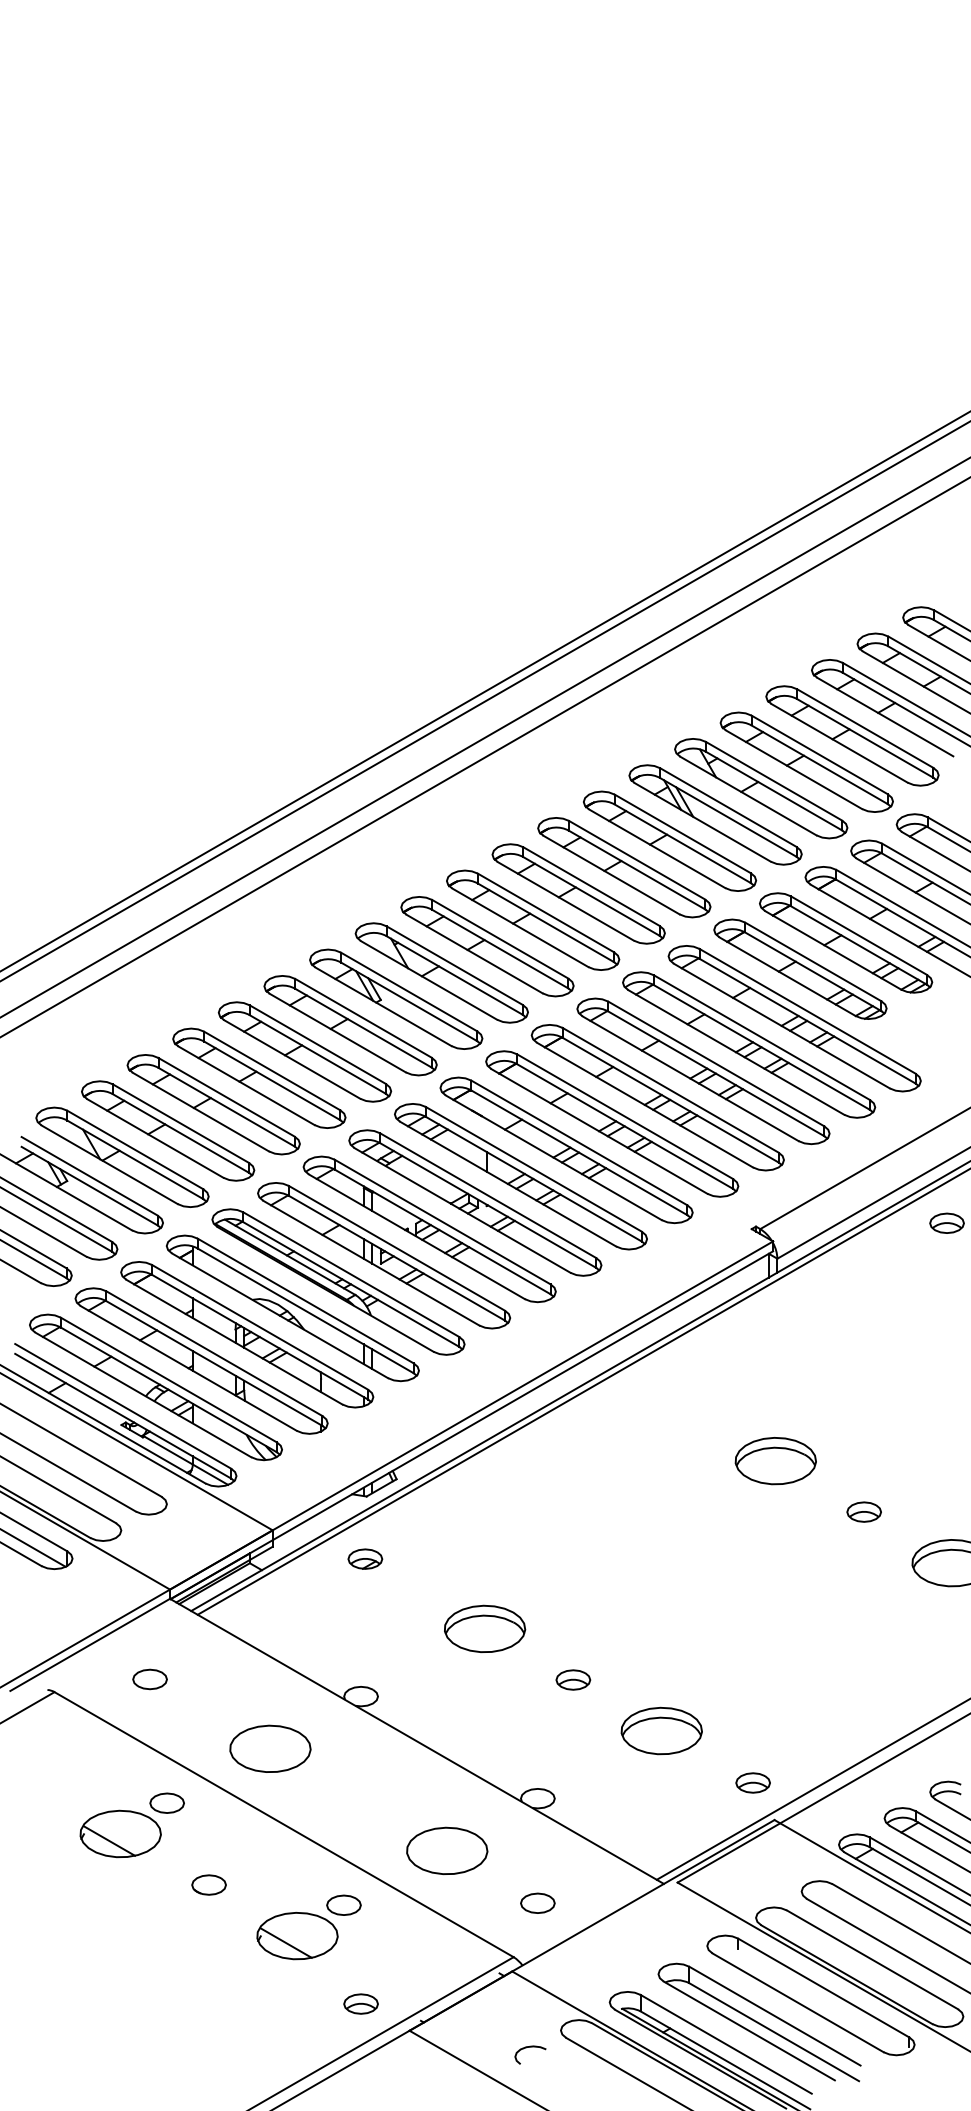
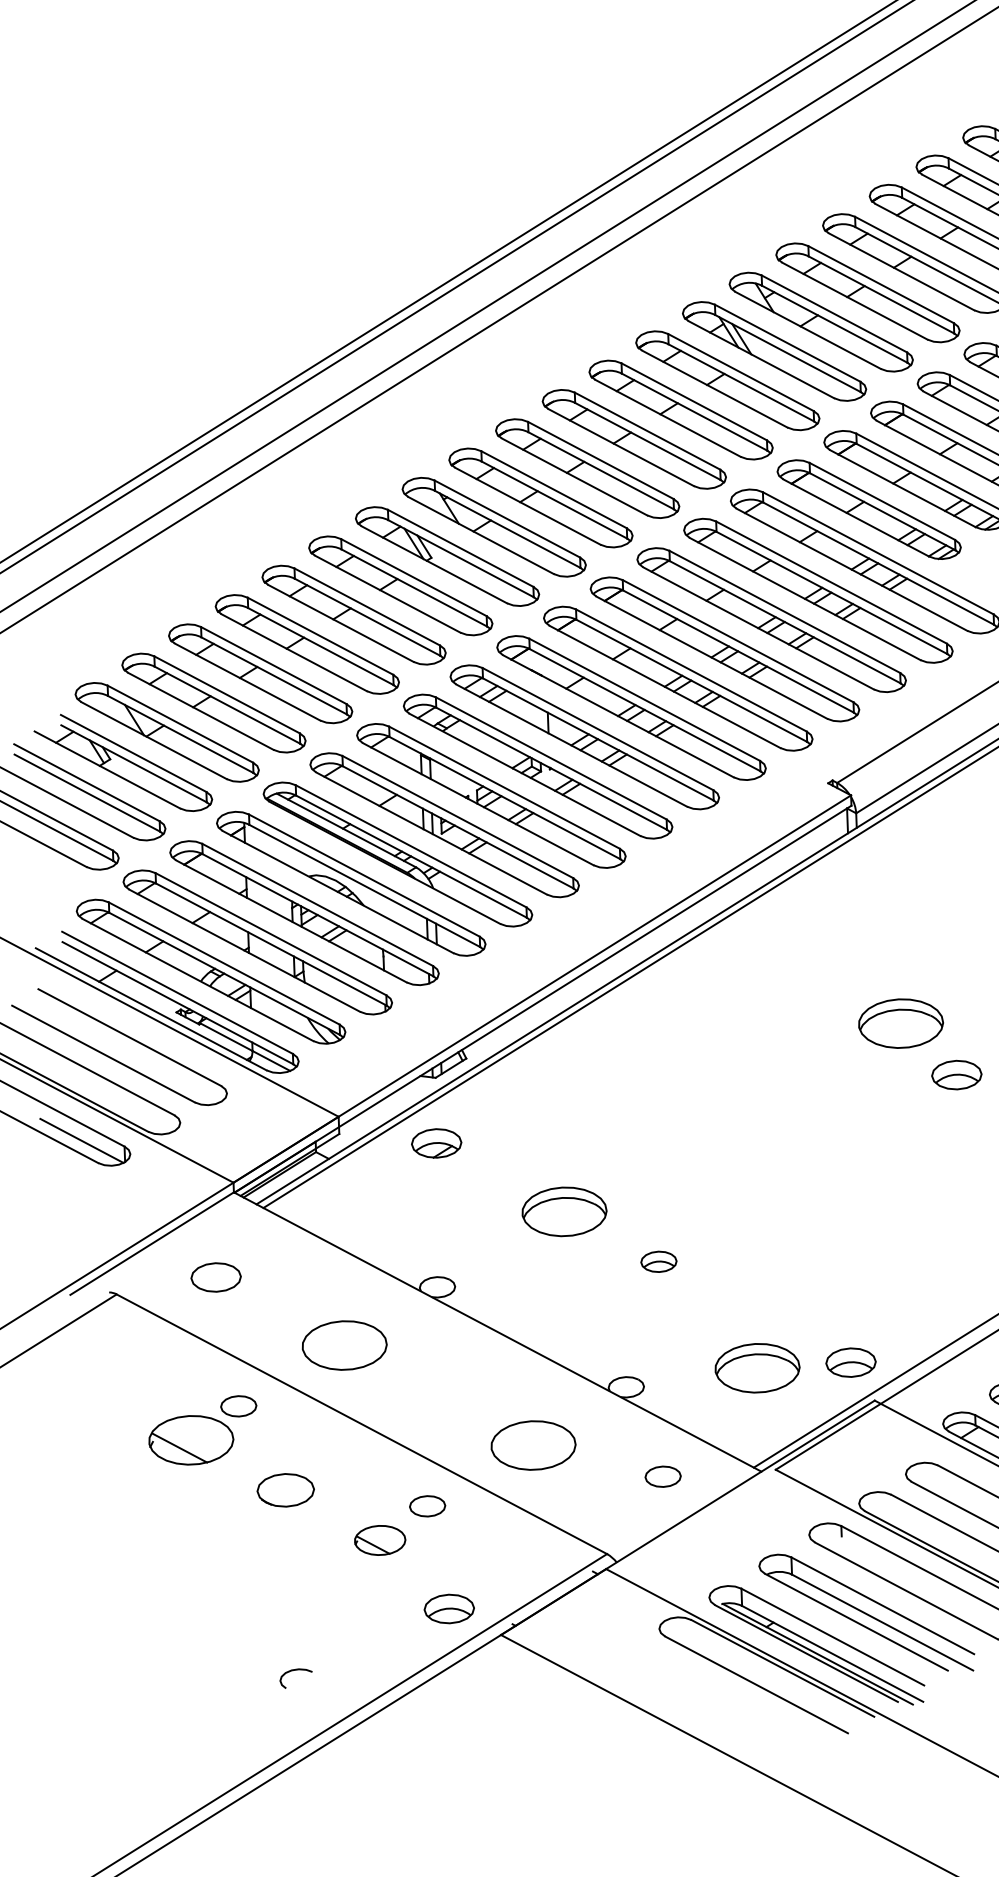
part: (775, 1461) -> (900, 1024), moved
part: (863, 1511) -> (955, 1074), size x1.4
part: (365, 1558) -> (436, 1142), size x1.4
part: (149, 1679) -> (215, 1277), size x1.4
part: (661, 1730) -> (757, 1367), moved
part: (752, 1782) -> (850, 1362), size x1.4
part: (208, 1884) -> (285, 1489), size x1.6
part: (537, 1902) -> (662, 1475), moved
part: (297, 1936) -> (380, 1540), size x0.6
part: (360, 2003) -> (448, 1608), size x1.4
curve: (530, 2047) -> (295, 1670), moved

